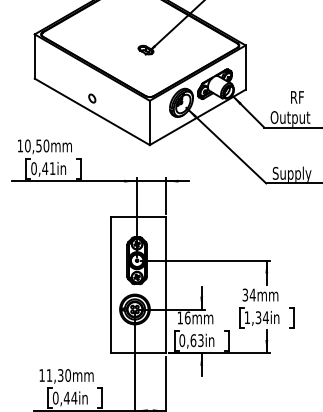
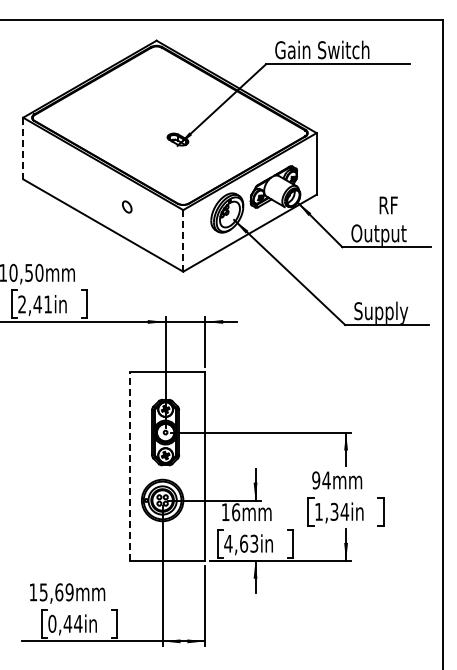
line: (34, 56) -> (23, 148), solid -> dashed
part: (92, 98) -> (127, 206), moved
line: (149, 122) -> (183, 240), solid -> dashed
text: (34, 168) -> (22, 304), 0,41in -> 2,41in
line: (111, 285) -> (129, 466), solid -> dashed
text: (245, 295) -> (316, 480), 34mm -> 94mm
text: (182, 340) -> (228, 543), 0,63in -> 4,63in
text: (58, 375) -> (56, 592), 11,30mm -> 15,69mm

